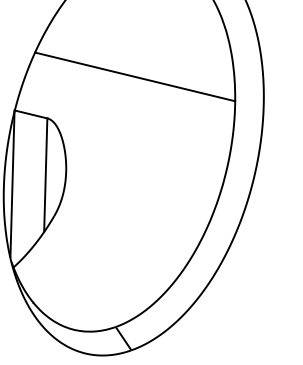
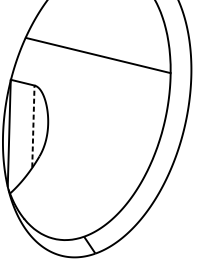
line: (45, 174) -> (33, 126), solid -> dashed

